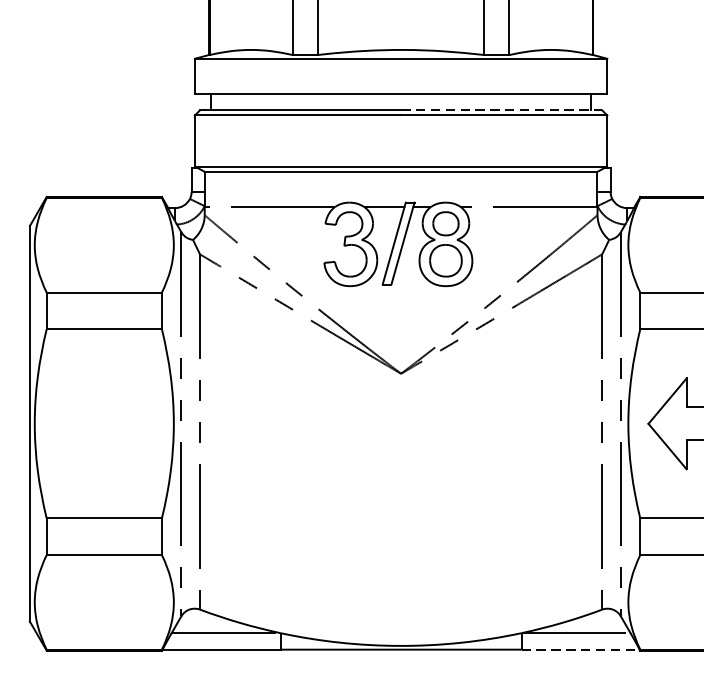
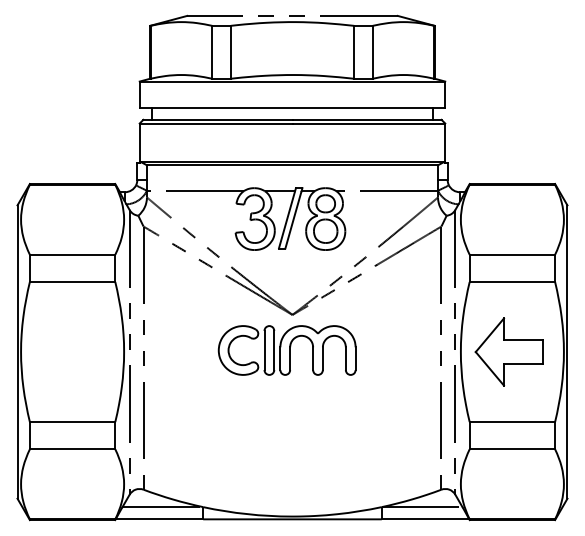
line: (502, 109) -> (367, 119), dashed -> solid
part: (393, 421) -> (286, 350), added
line: (580, 649) -> (425, 519), dashed -> solid

